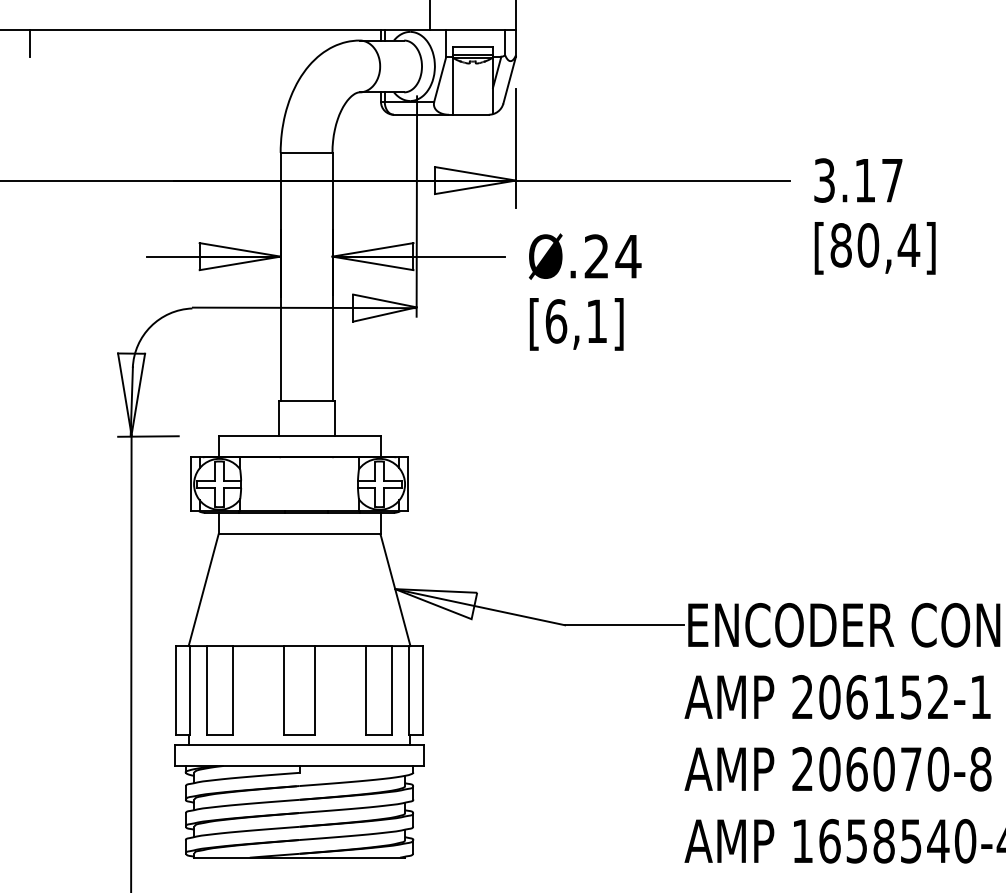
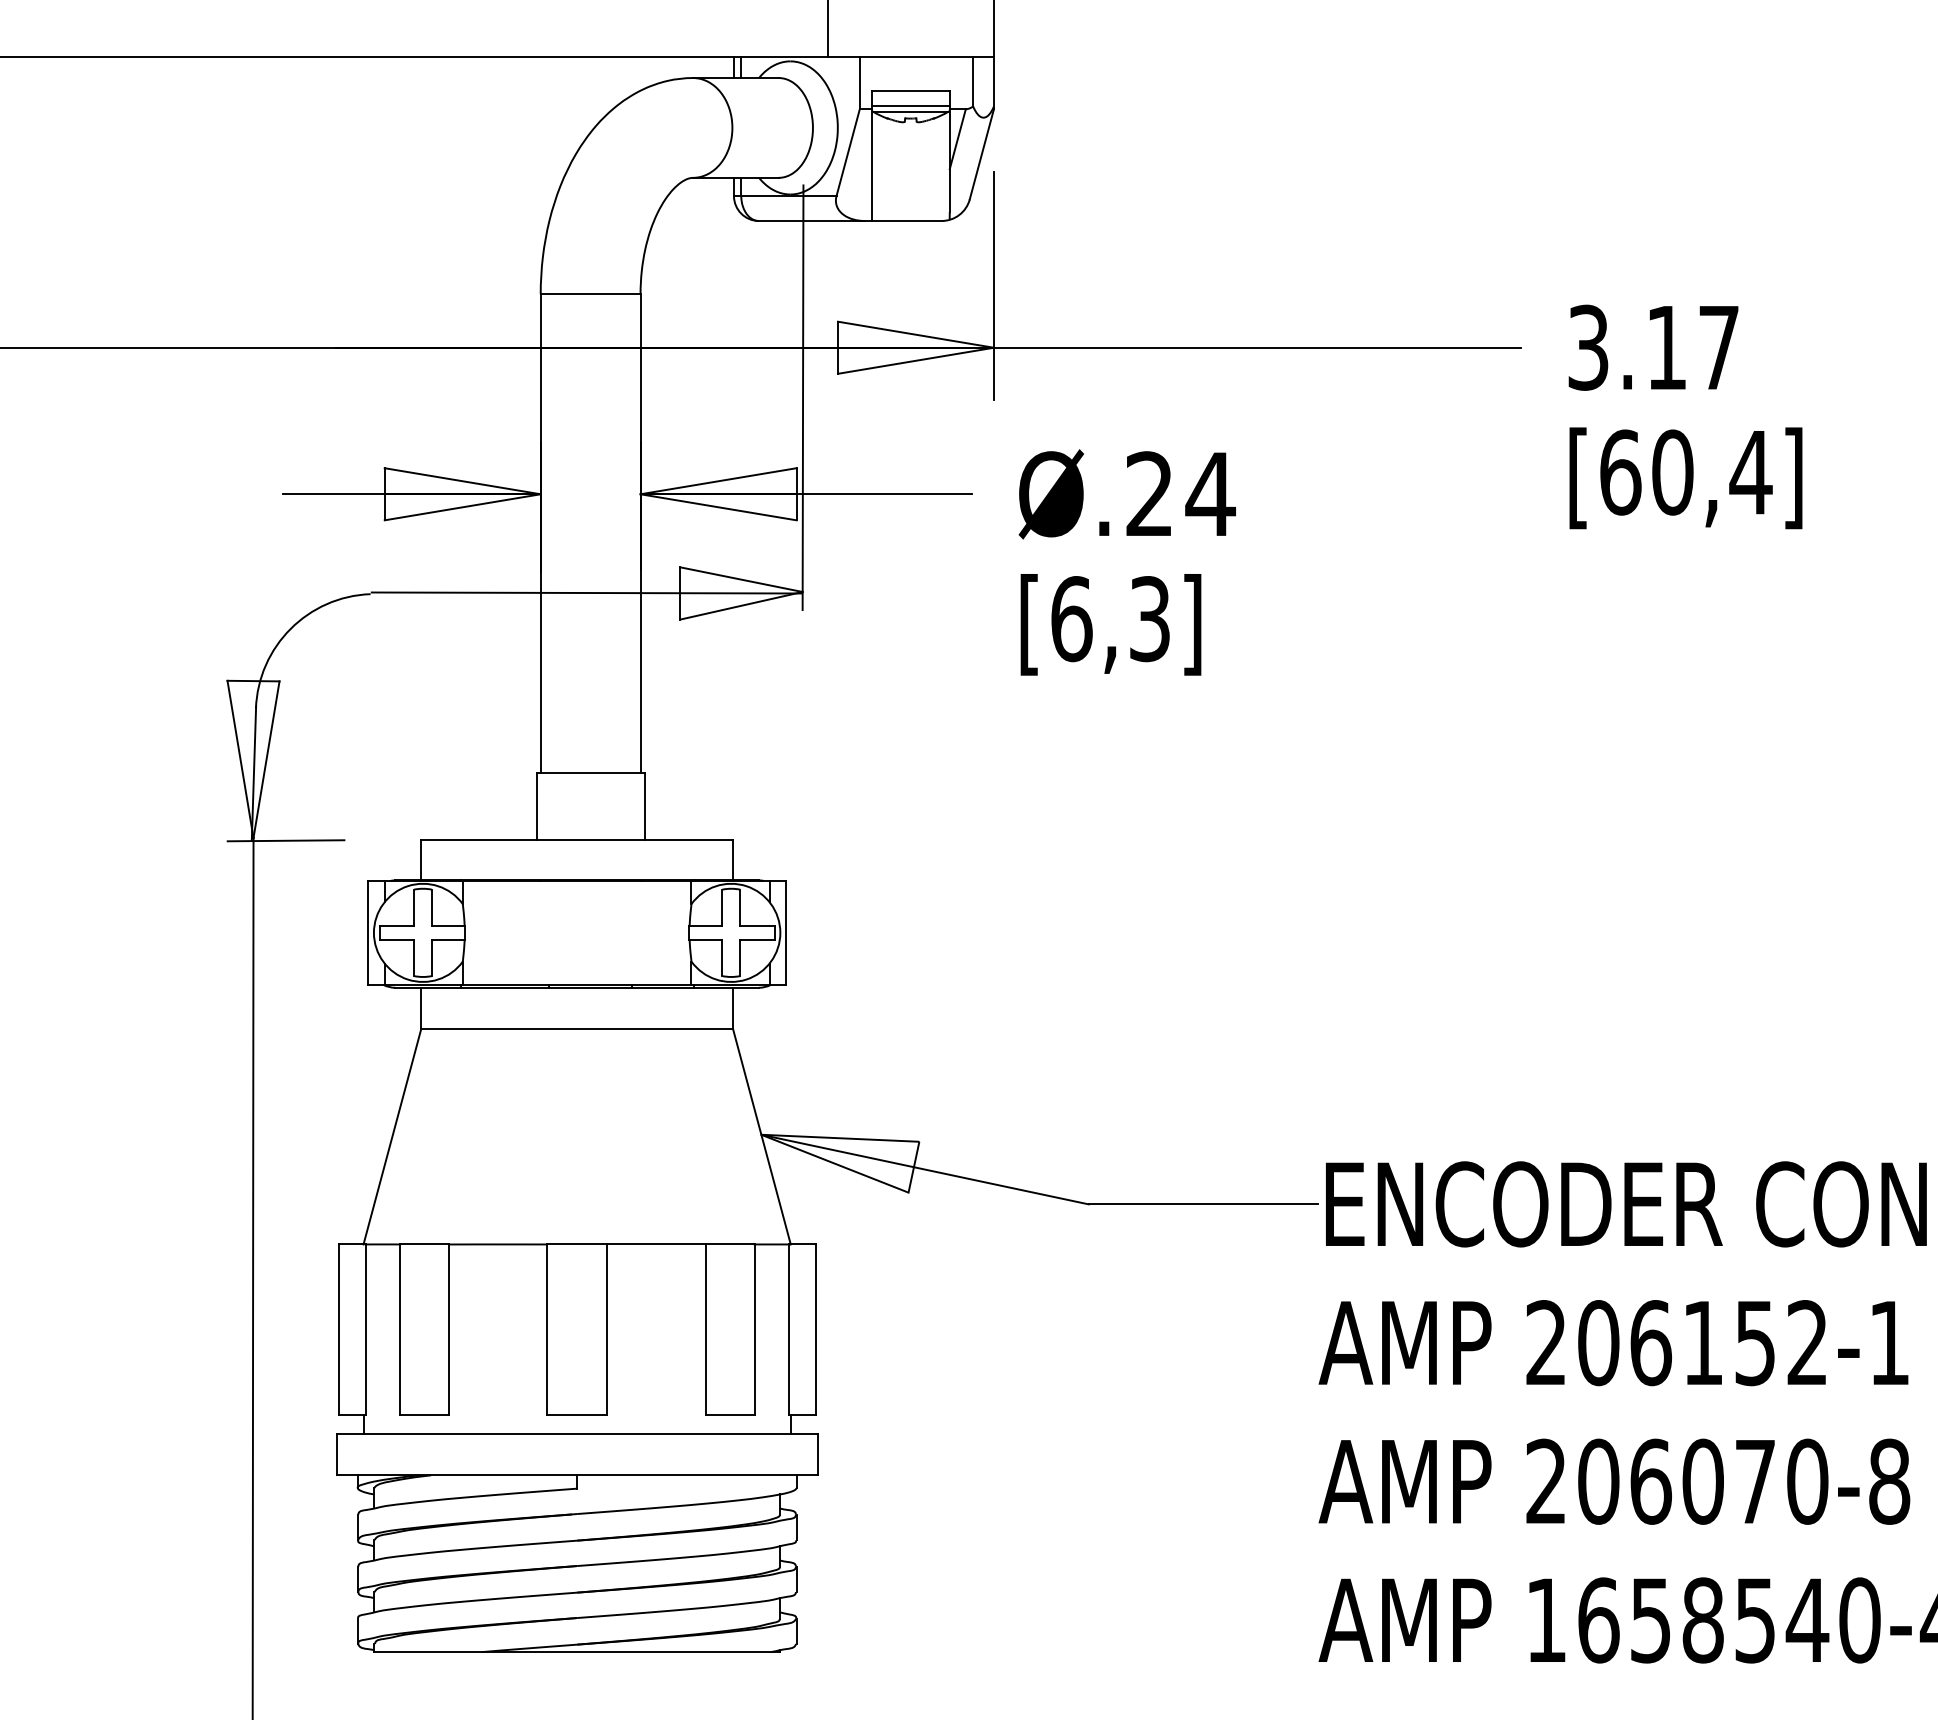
line: (30, 42) -> (58, 81), removed
text: (841, 245) -> (1621, 472), [80,4] -> [60,4]
text: (596, 321) -> (1149, 619), [6,1] -> [6,3]

